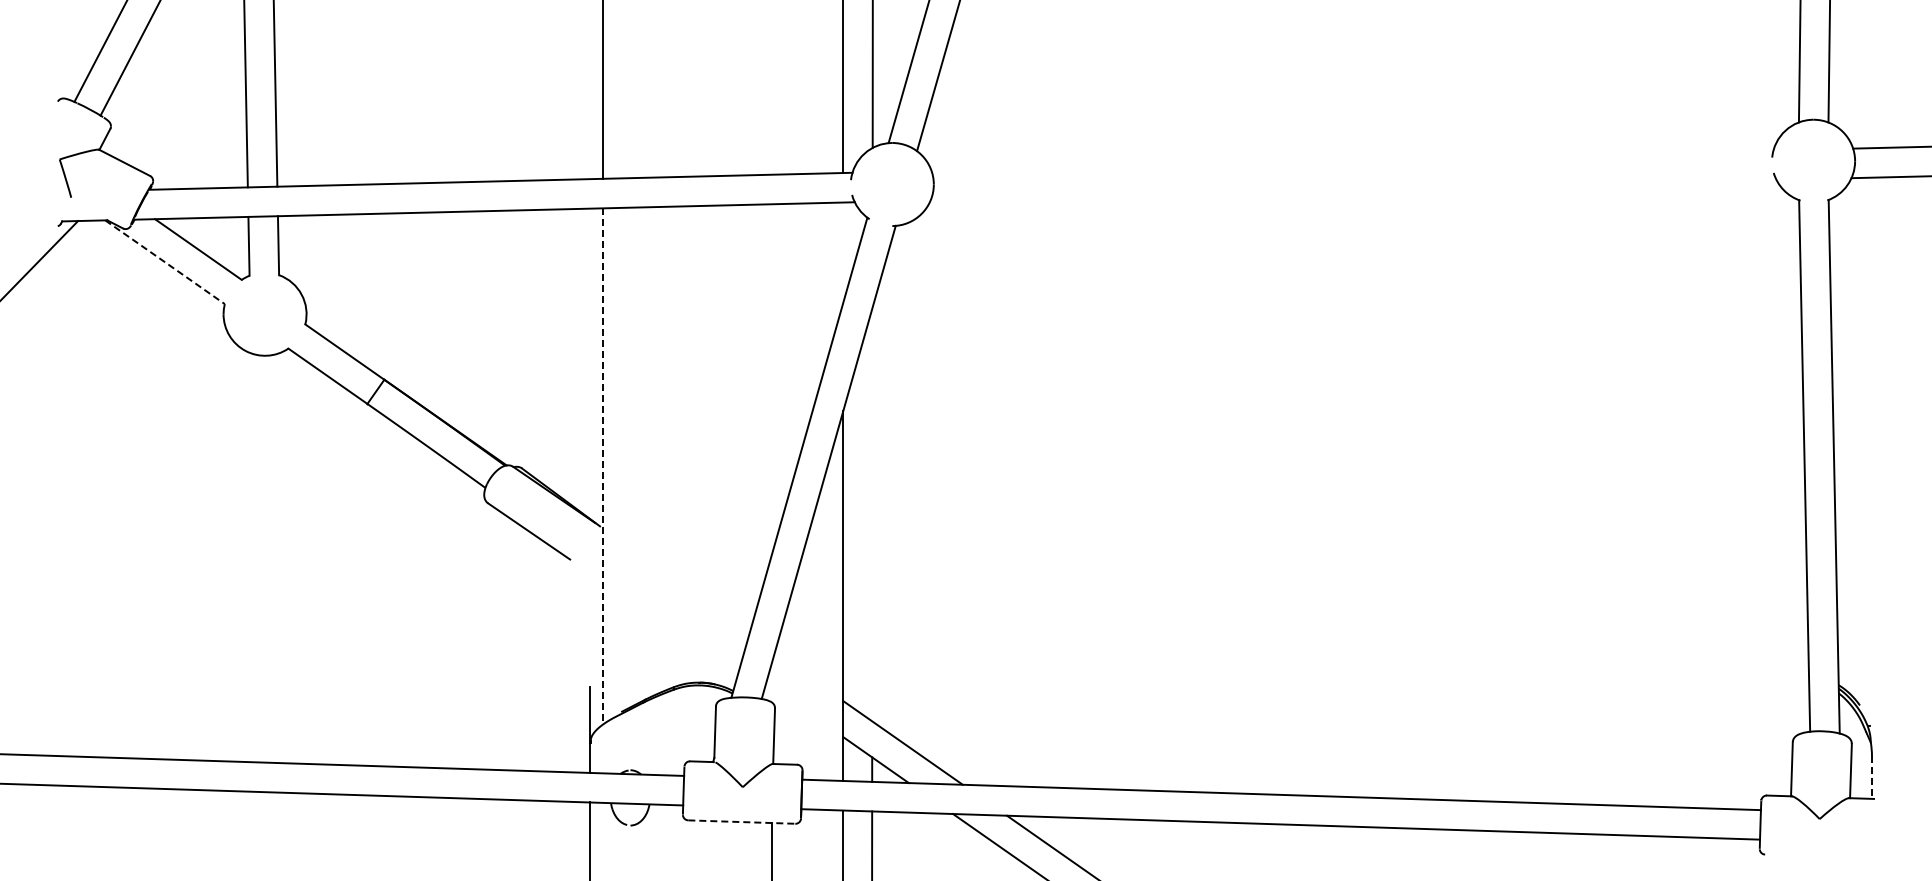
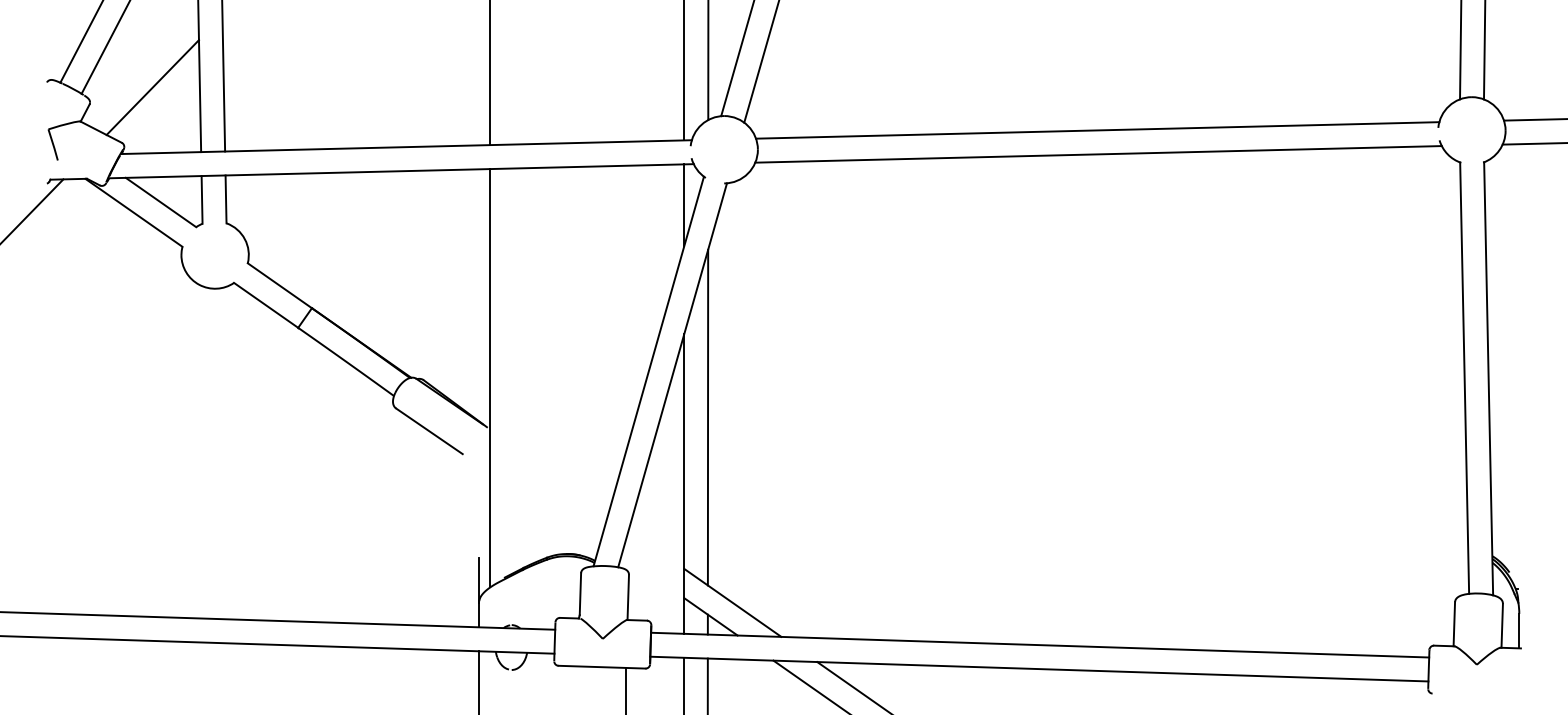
line: (188, 107) -> (152, 87), added
line: (1352, 160) -> (1097, 130), added
line: (1353, 190) -> (1098, 154), added
line: (843, 252) -> (684, 204), added
line: (165, 262) -> (134, 213), dashed -> solid
line: (603, 465) -> (489, 377), dashed -> solid
line: (872, 514) -> (708, 417), added
line: (1871, 778) -> (1518, 631), dashed -> solid
line: (741, 822) -> (601, 667), dashed -> solid

